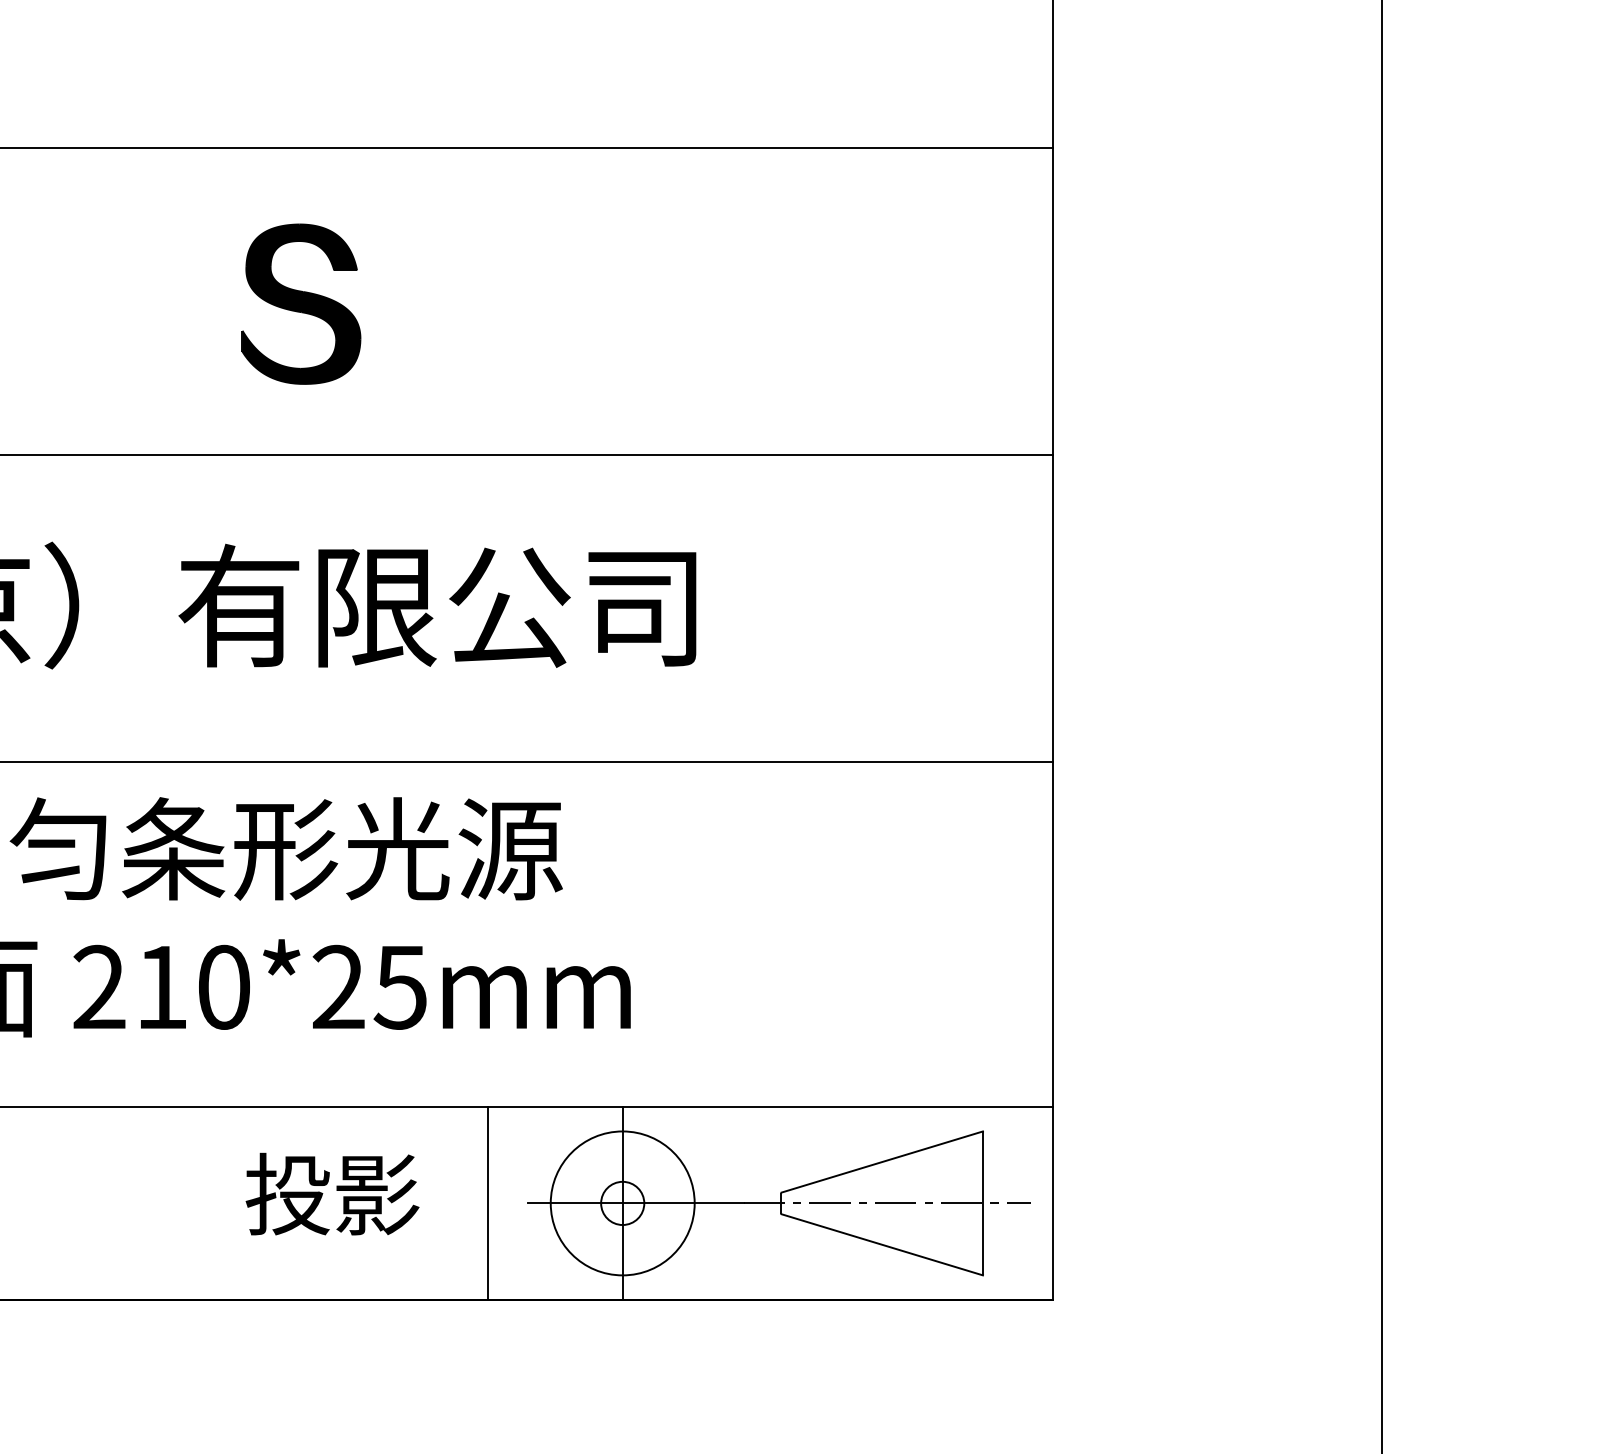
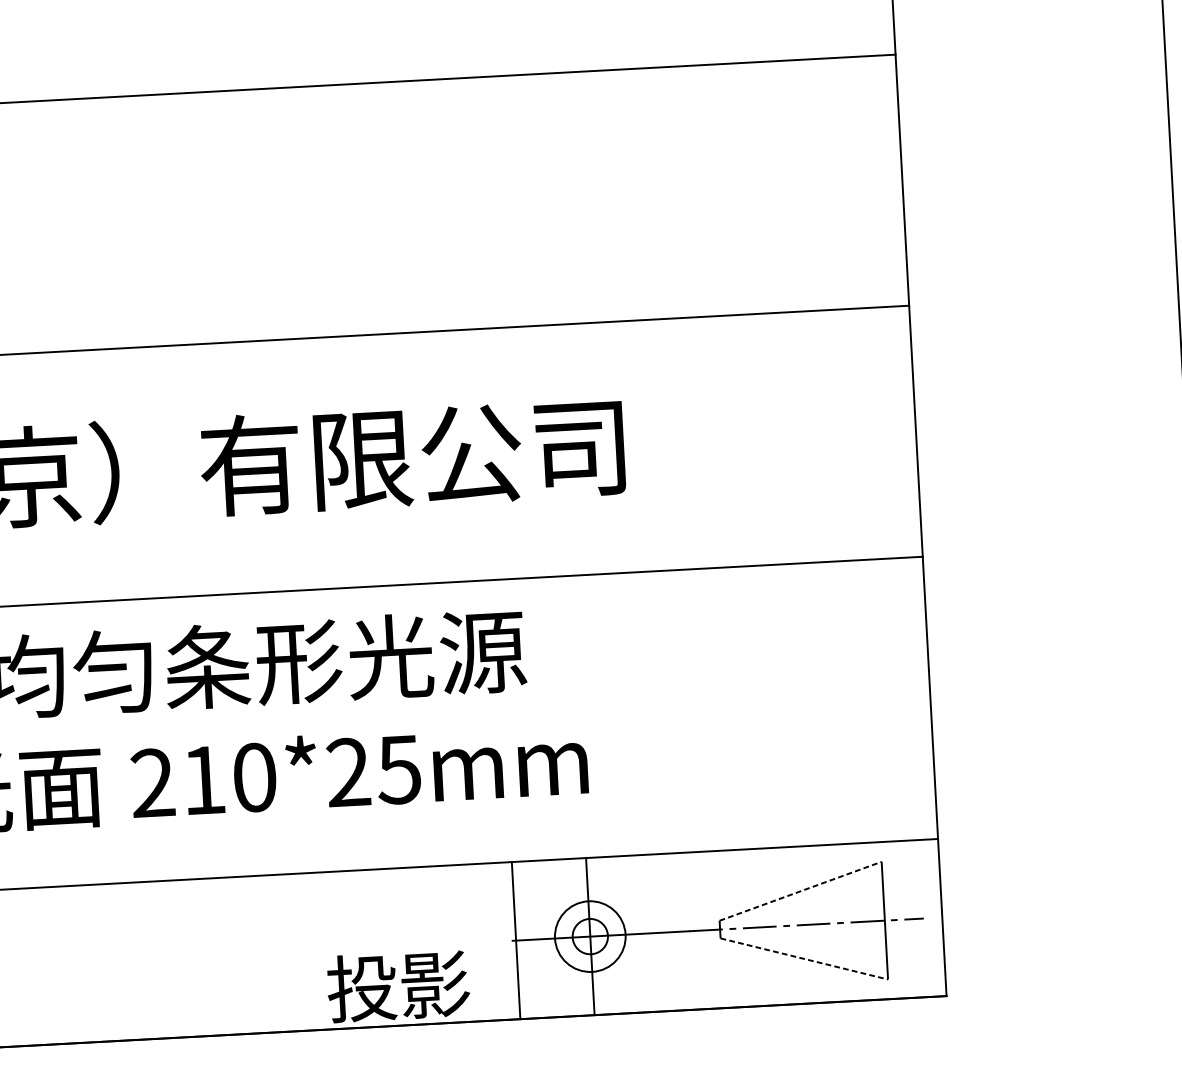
part: (301, 303) -> (287, 215), removed
line: (882, 1161) -> (800, 890), solid -> dashed
text: (332, 1193) -> (398, 985), moved
line: (487, 1203) -> (515, 940), moved
circle: (622, 1203) -> (590, 936), size x0.6
line: (882, 1244) -> (804, 958), solid -> dashed

